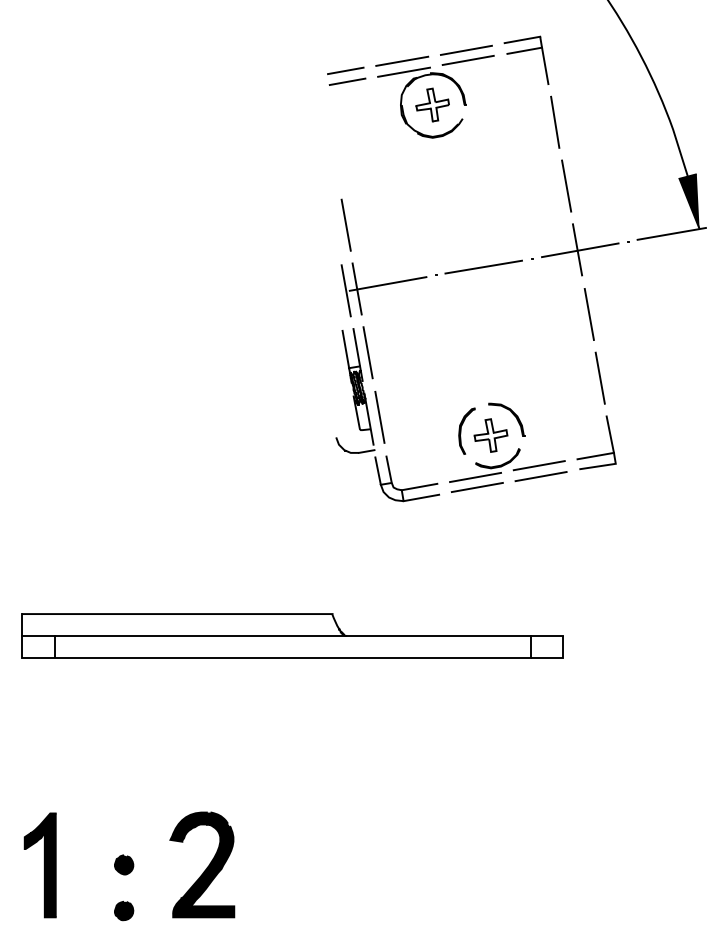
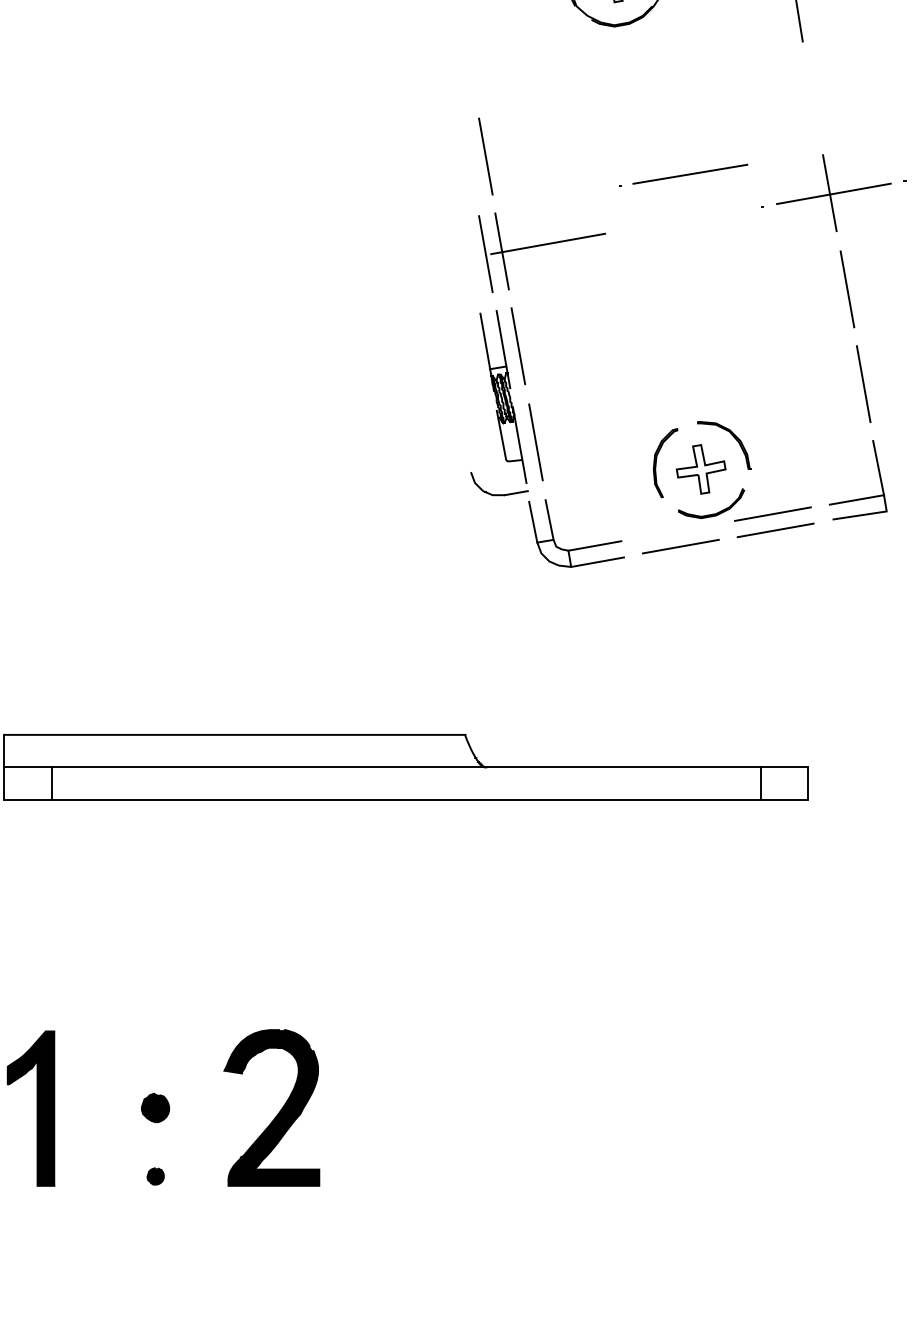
line: (566, 185) -> (813, 97), removed
line: (478, 267) -> (682, 174), moved
line: (475, 477) -> (678, 531), removed
part: (124, 910) -> (156, 1175), size x0.6

